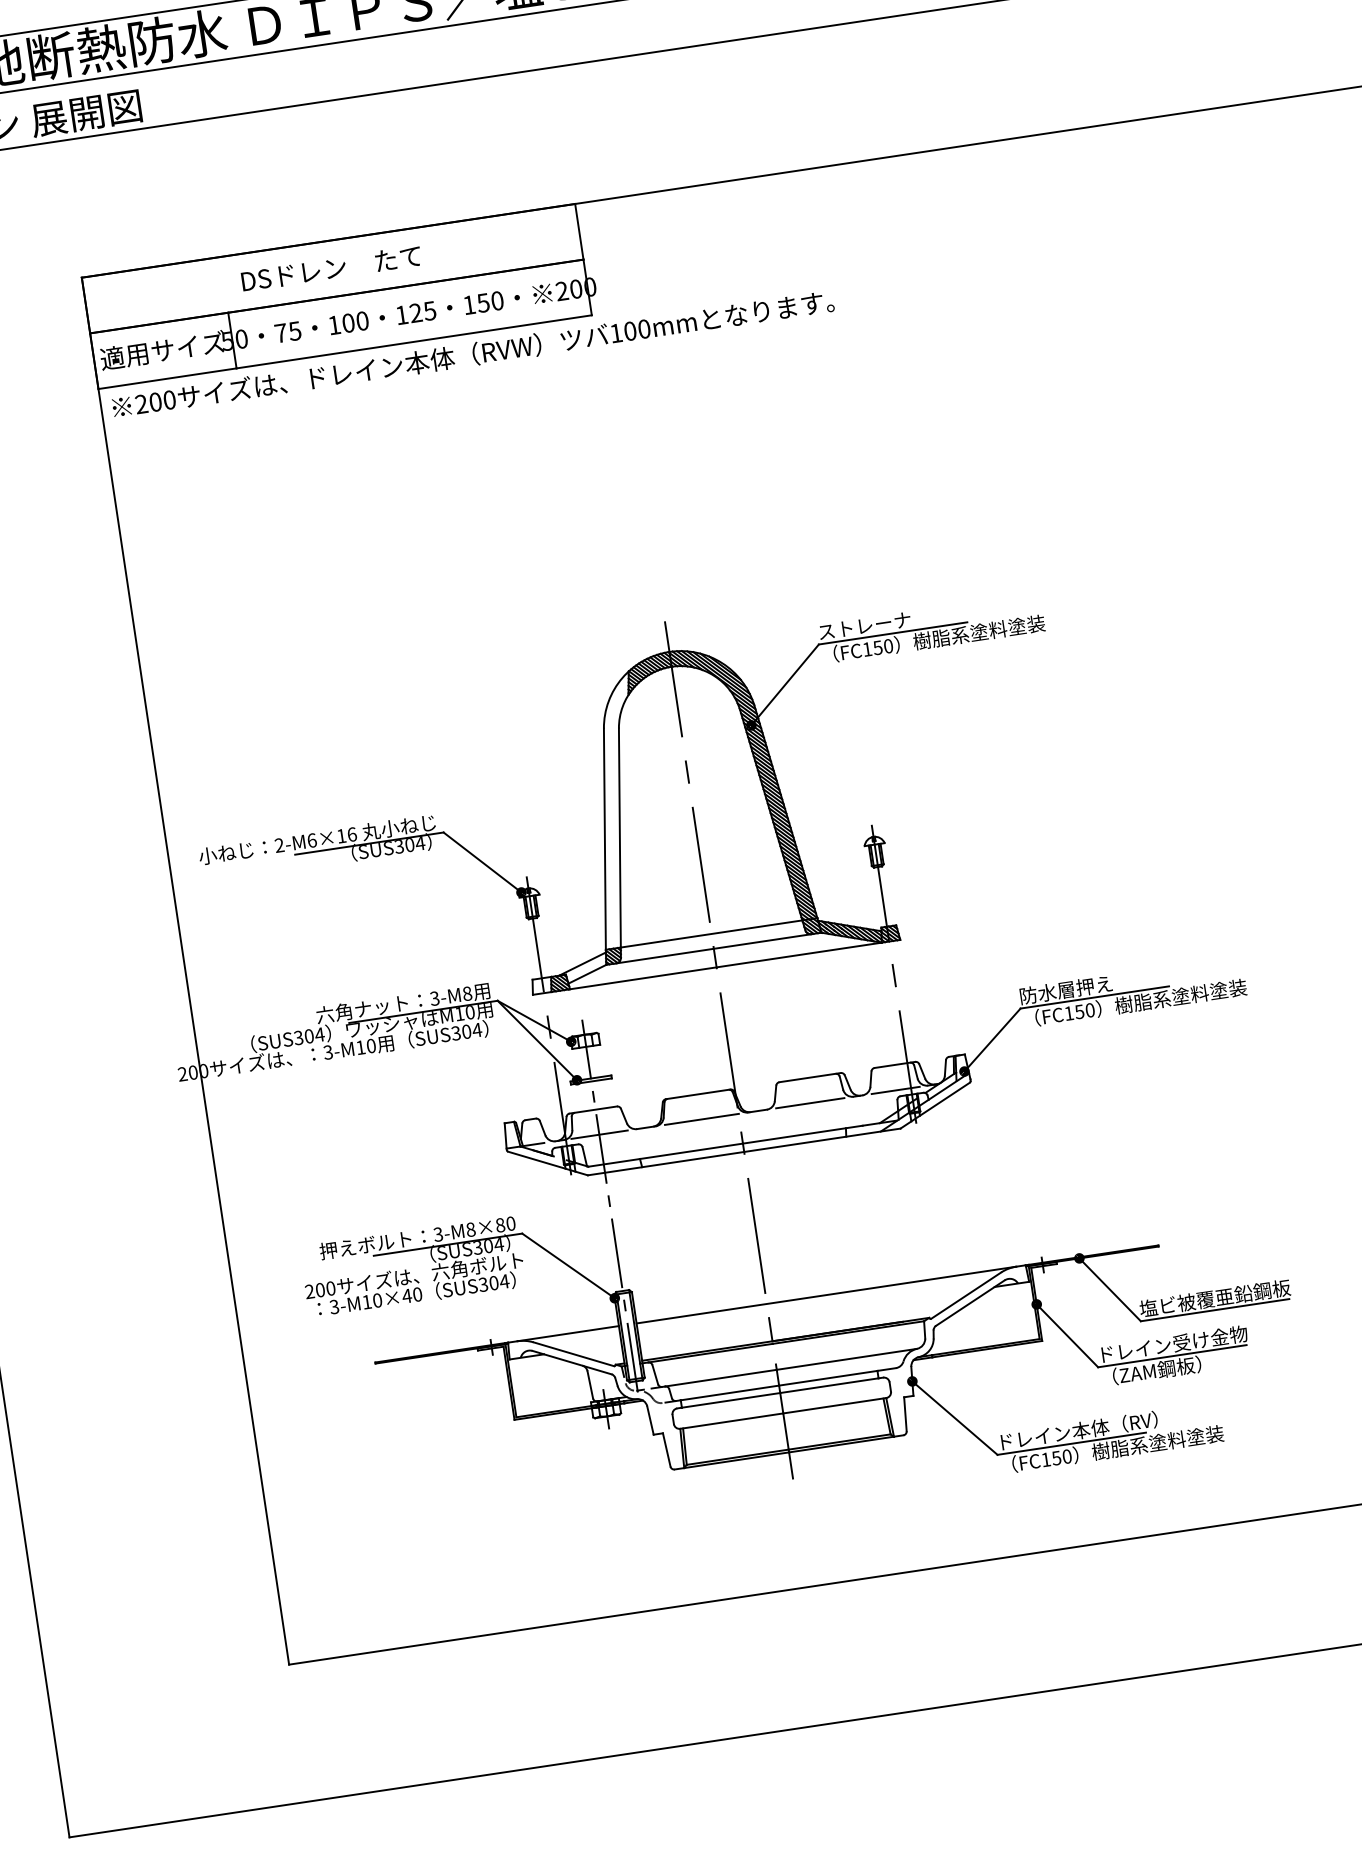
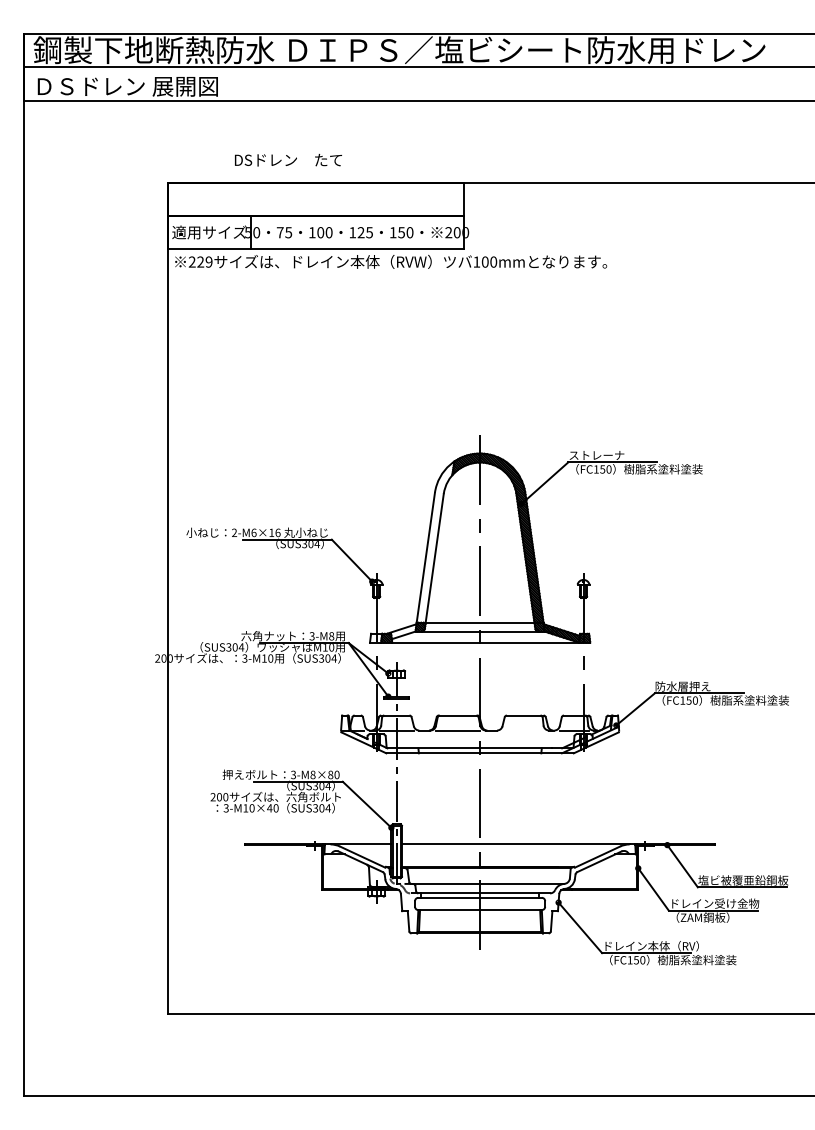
text: (331, 269) -> (288, 160), moved
text: (161, 400) -> (204, 261), 200 -> 229
line: (809, 1103) -> (522, 730), removed

